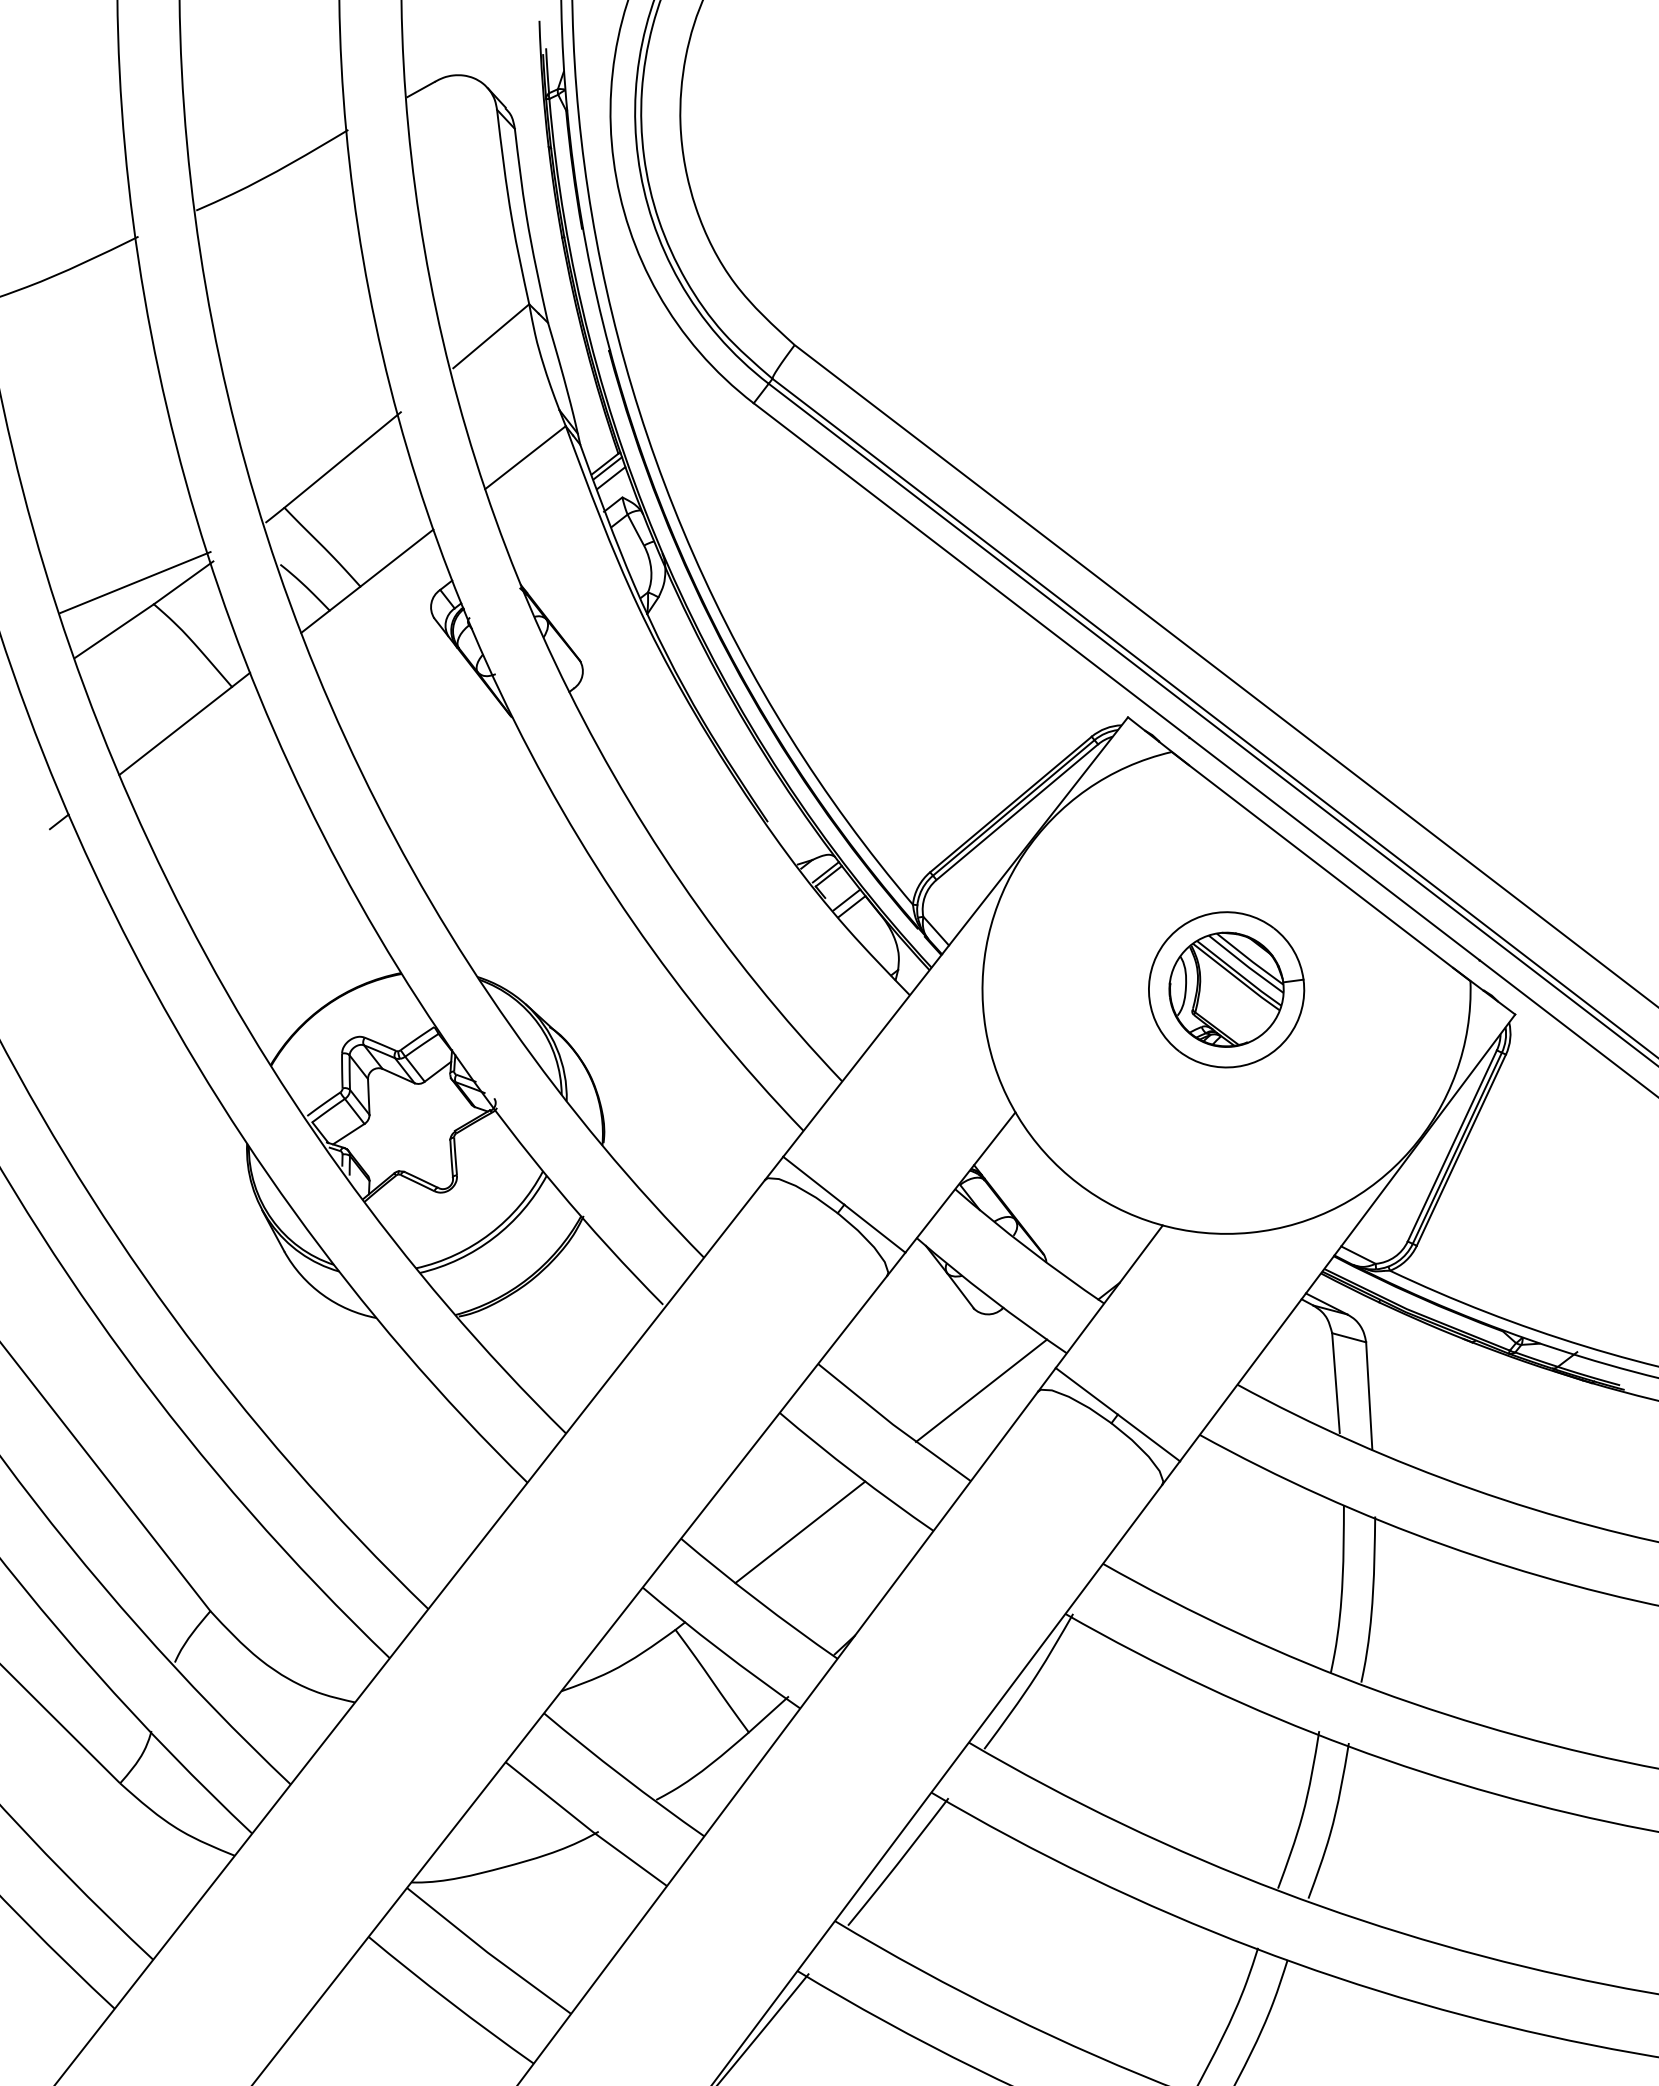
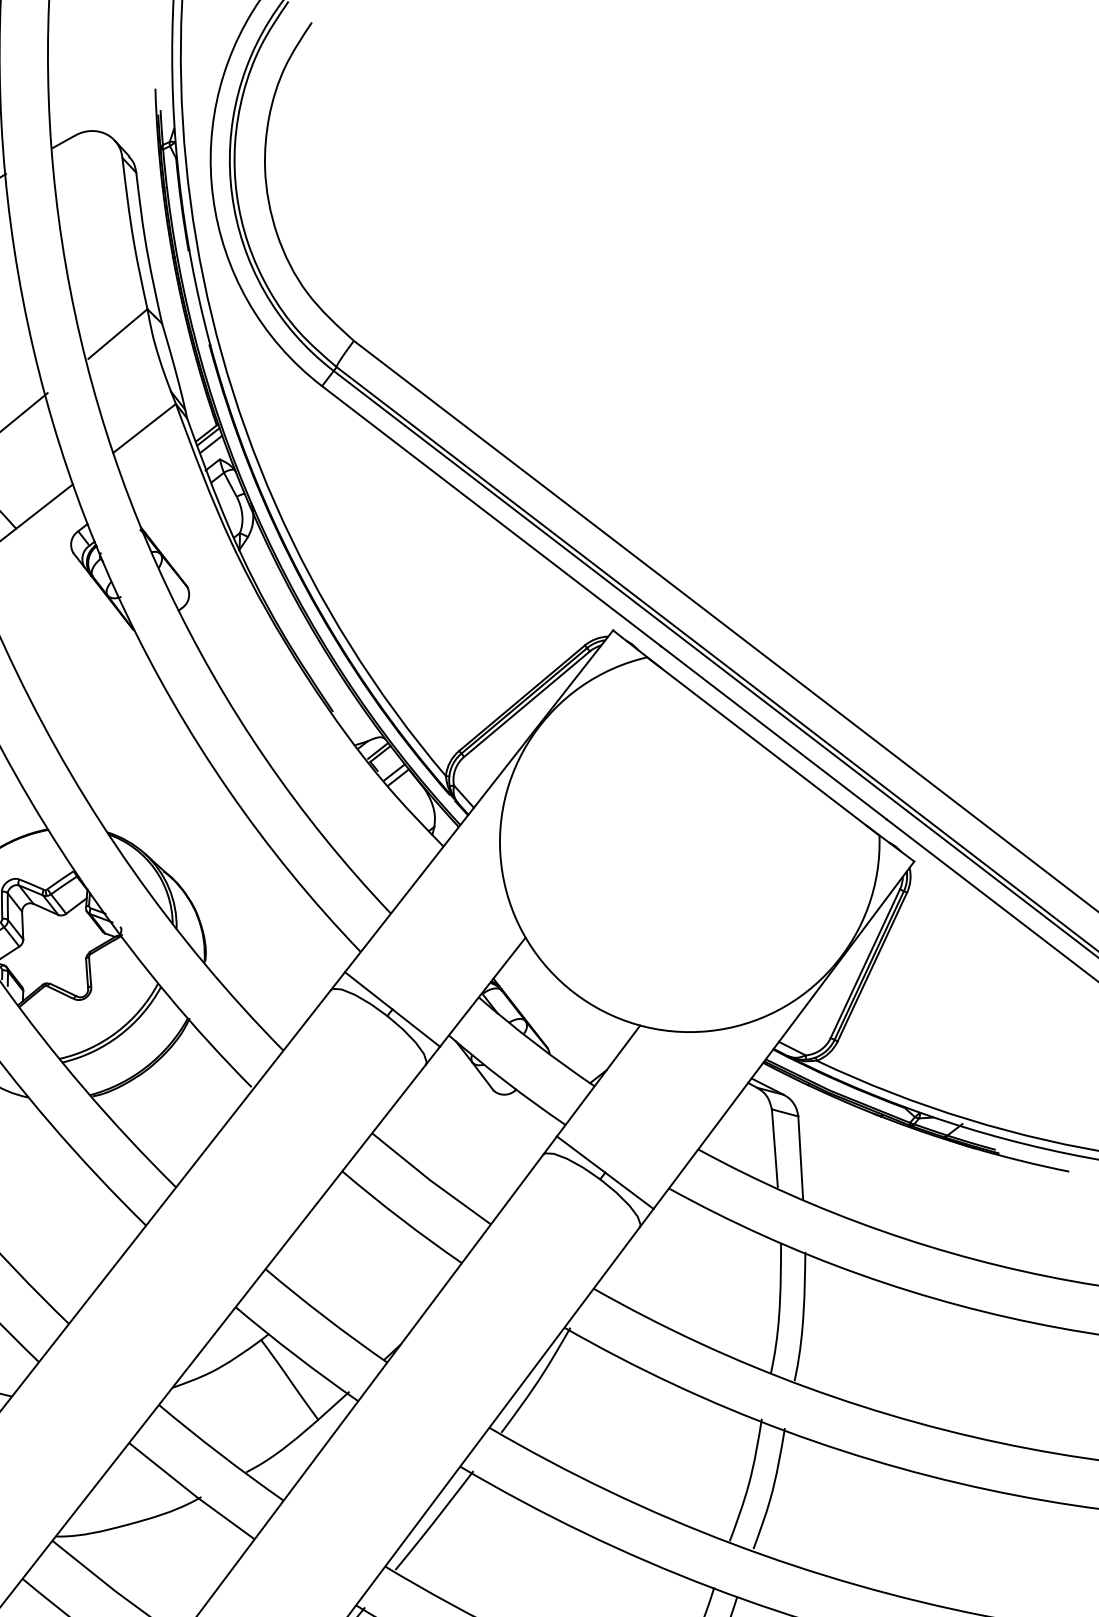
part: (1226, 989) -> (689, 842), removed
line: (981, 1390) -> (499, 1153), removed
line: (800, 1532) -> (358, 1264), removed

